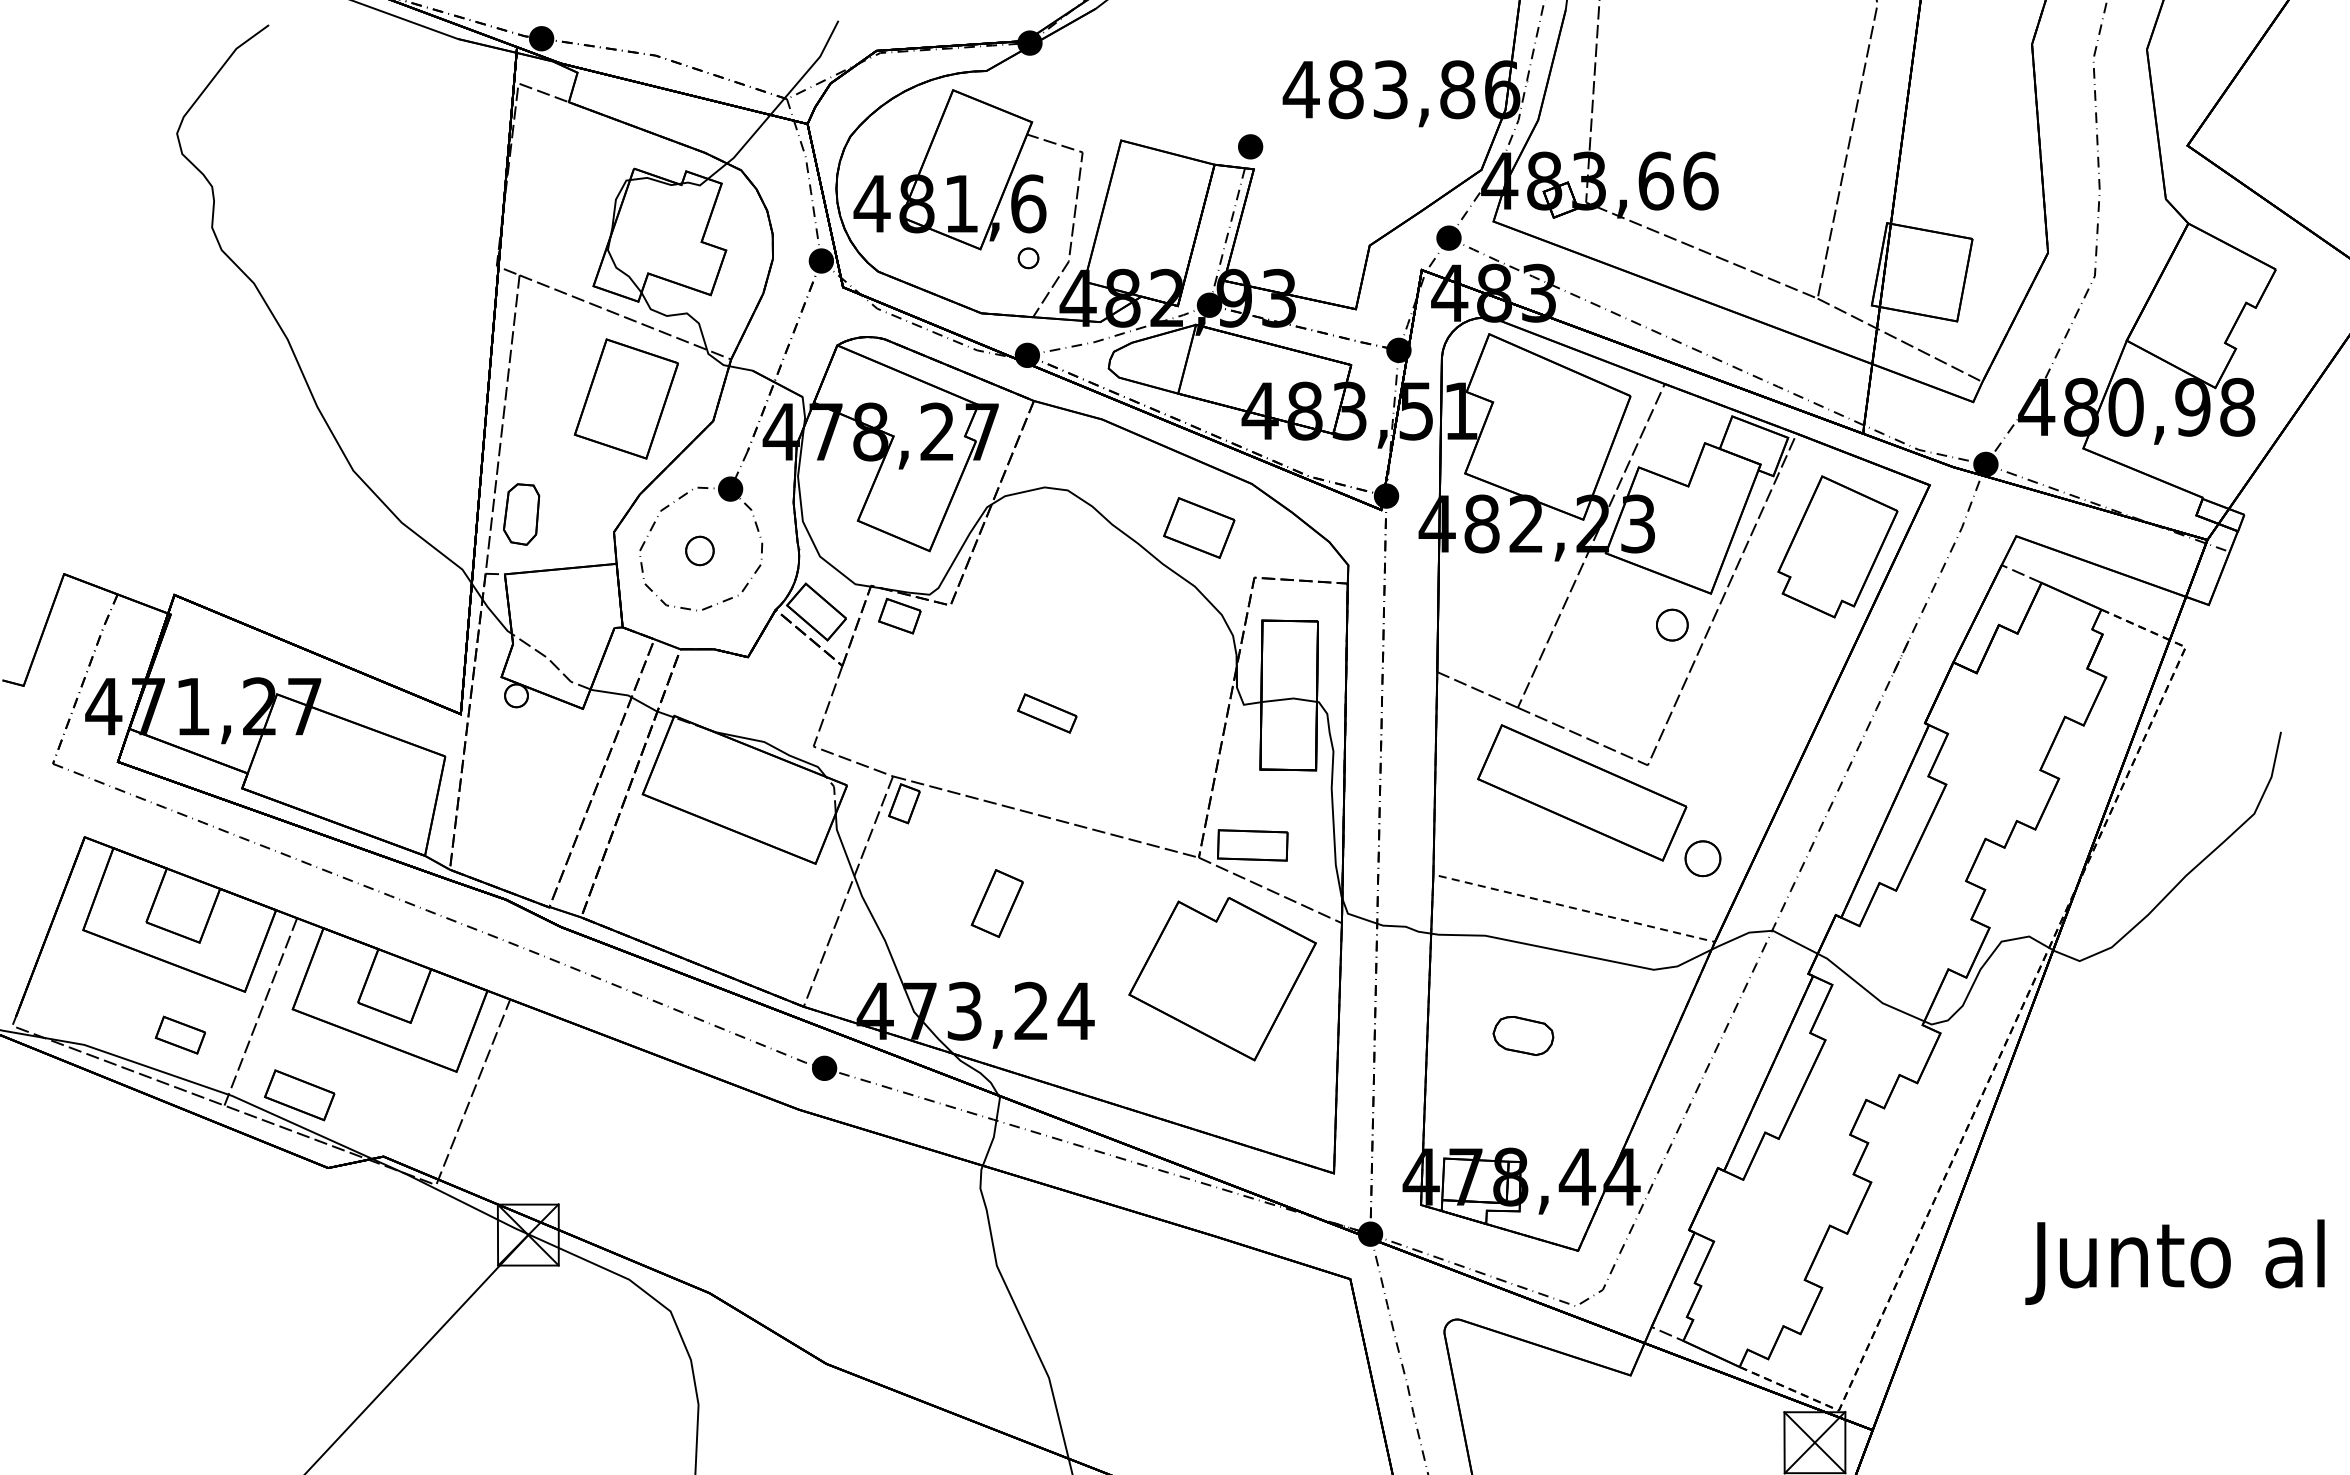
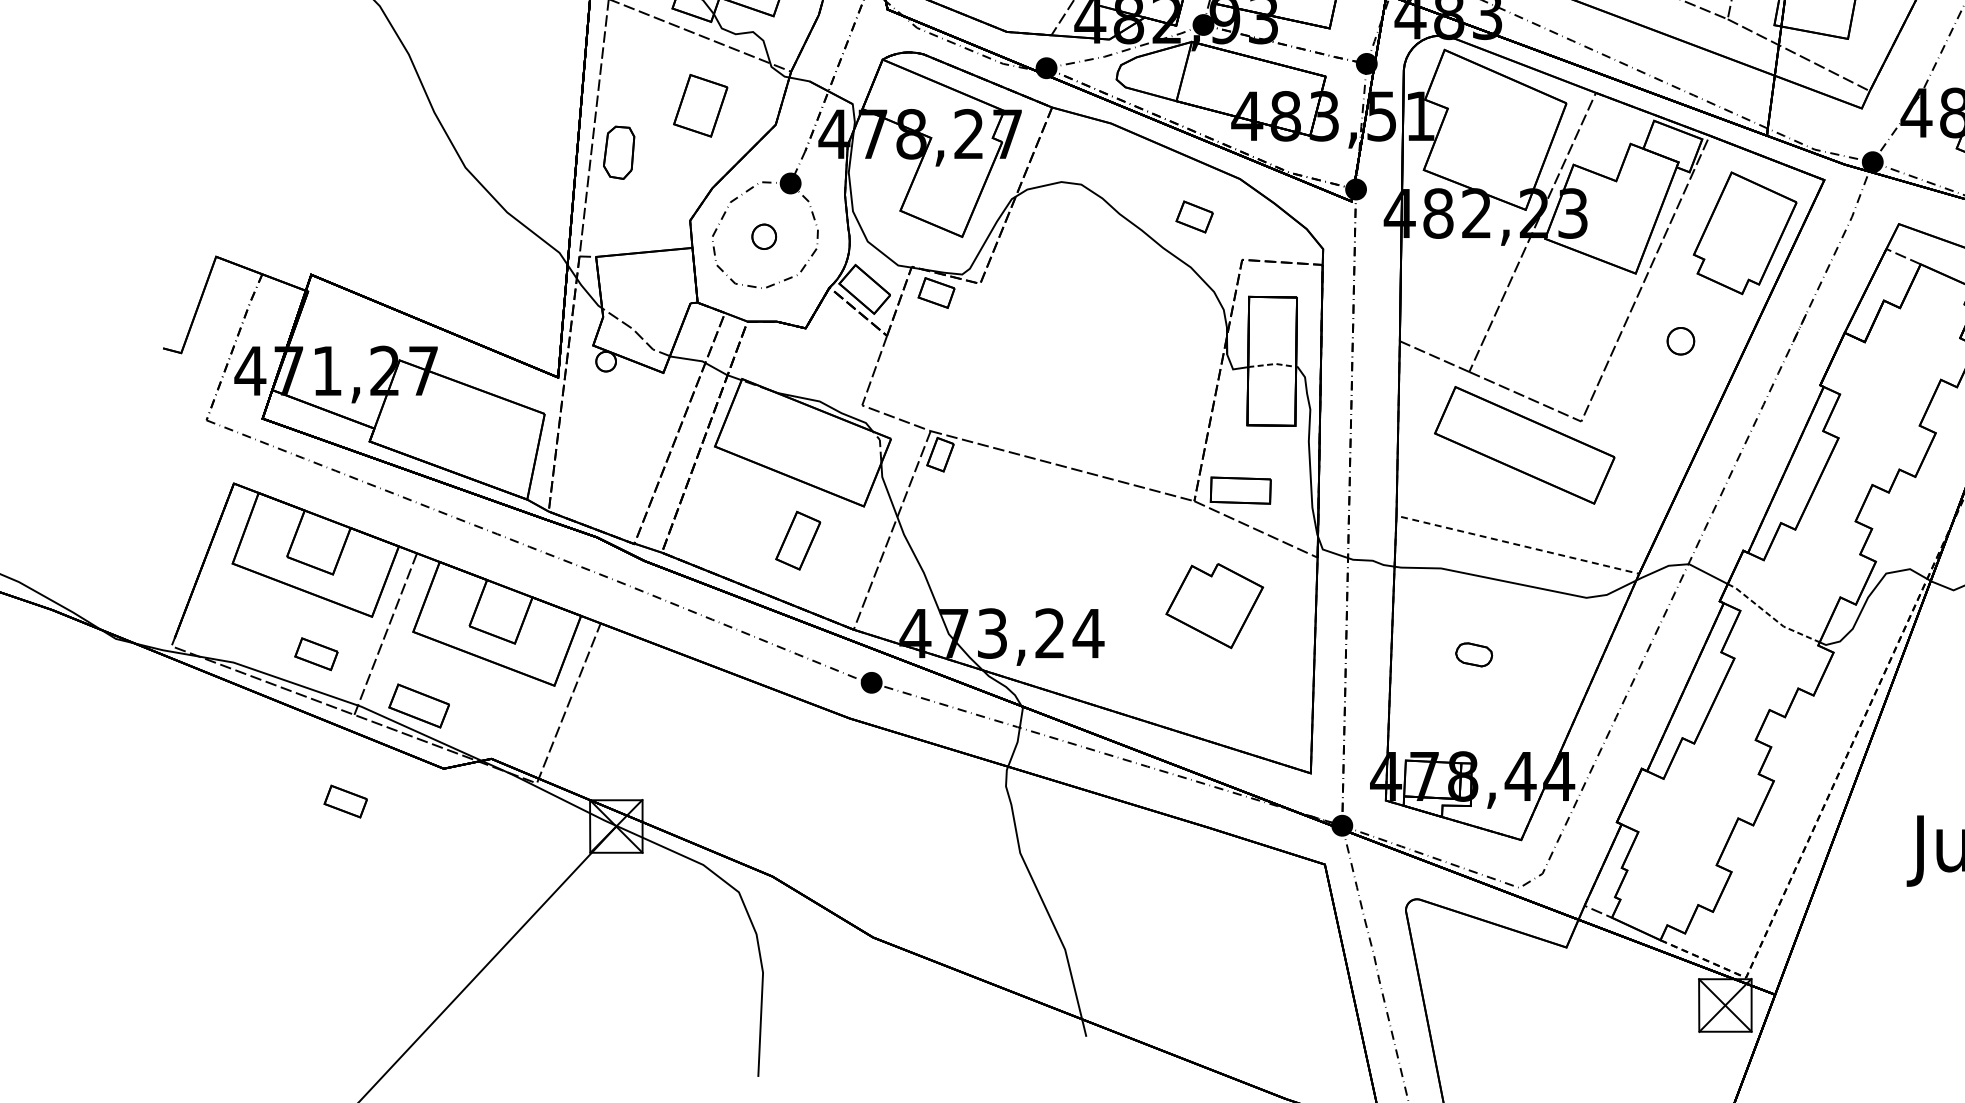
part: (625, 398) -> (700, 105), size x0.6
part: (521, 514) -> (619, 152), moved
part: (1199, 527) -> (1194, 216), size x0.6
part: (1672, 624) -> (1681, 340), moved
line: (1289, 698) -> (1272, 363), solid -> dashed
part: (1047, 713) -> (1063, 376), removed
part: (1702, 858) -> (1628, 501), removed
part: (996, 903) -> (797, 540), moved
part: (1222, 979) -> (1214, 606), size x0.6
line: (1868, 992) -> (1771, 617), solid -> dashed
part: (1523, 1035) -> (1474, 654), size x0.7
part: (213, 1205) -> (344, 801), added

